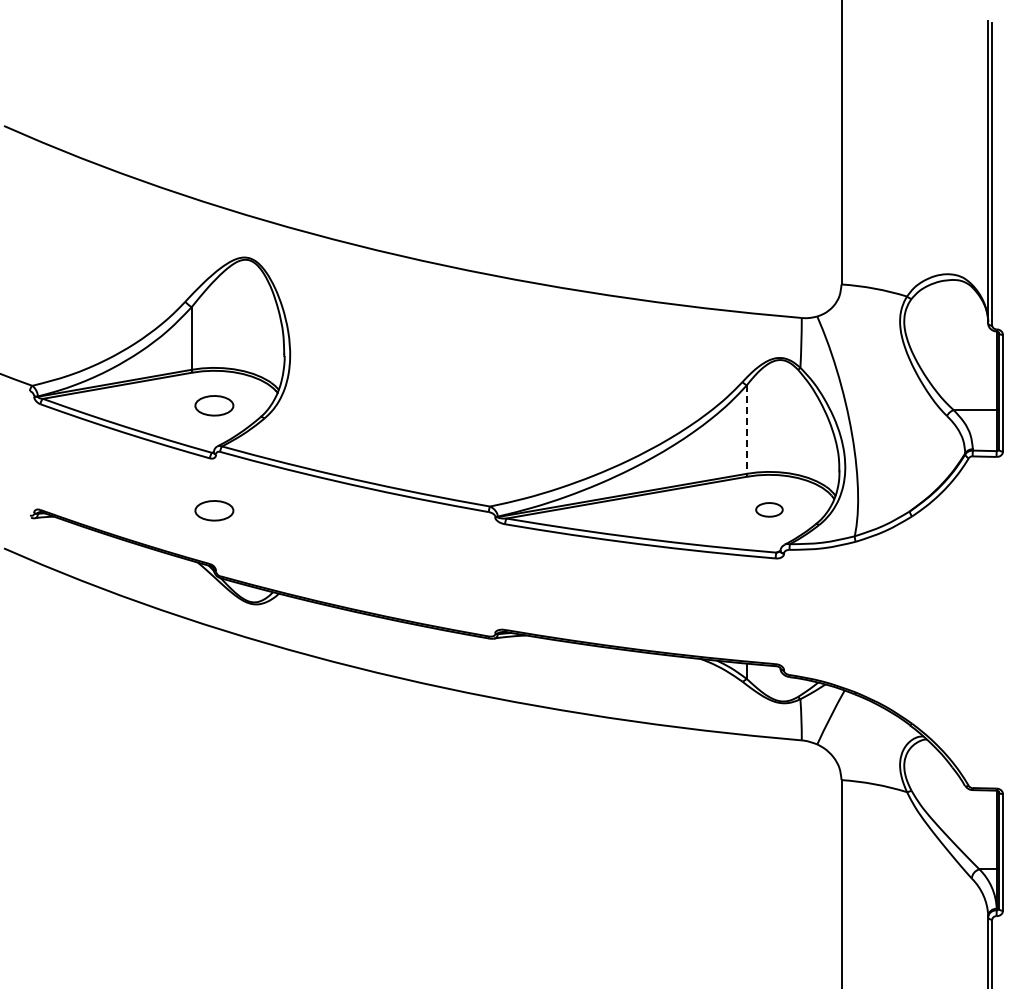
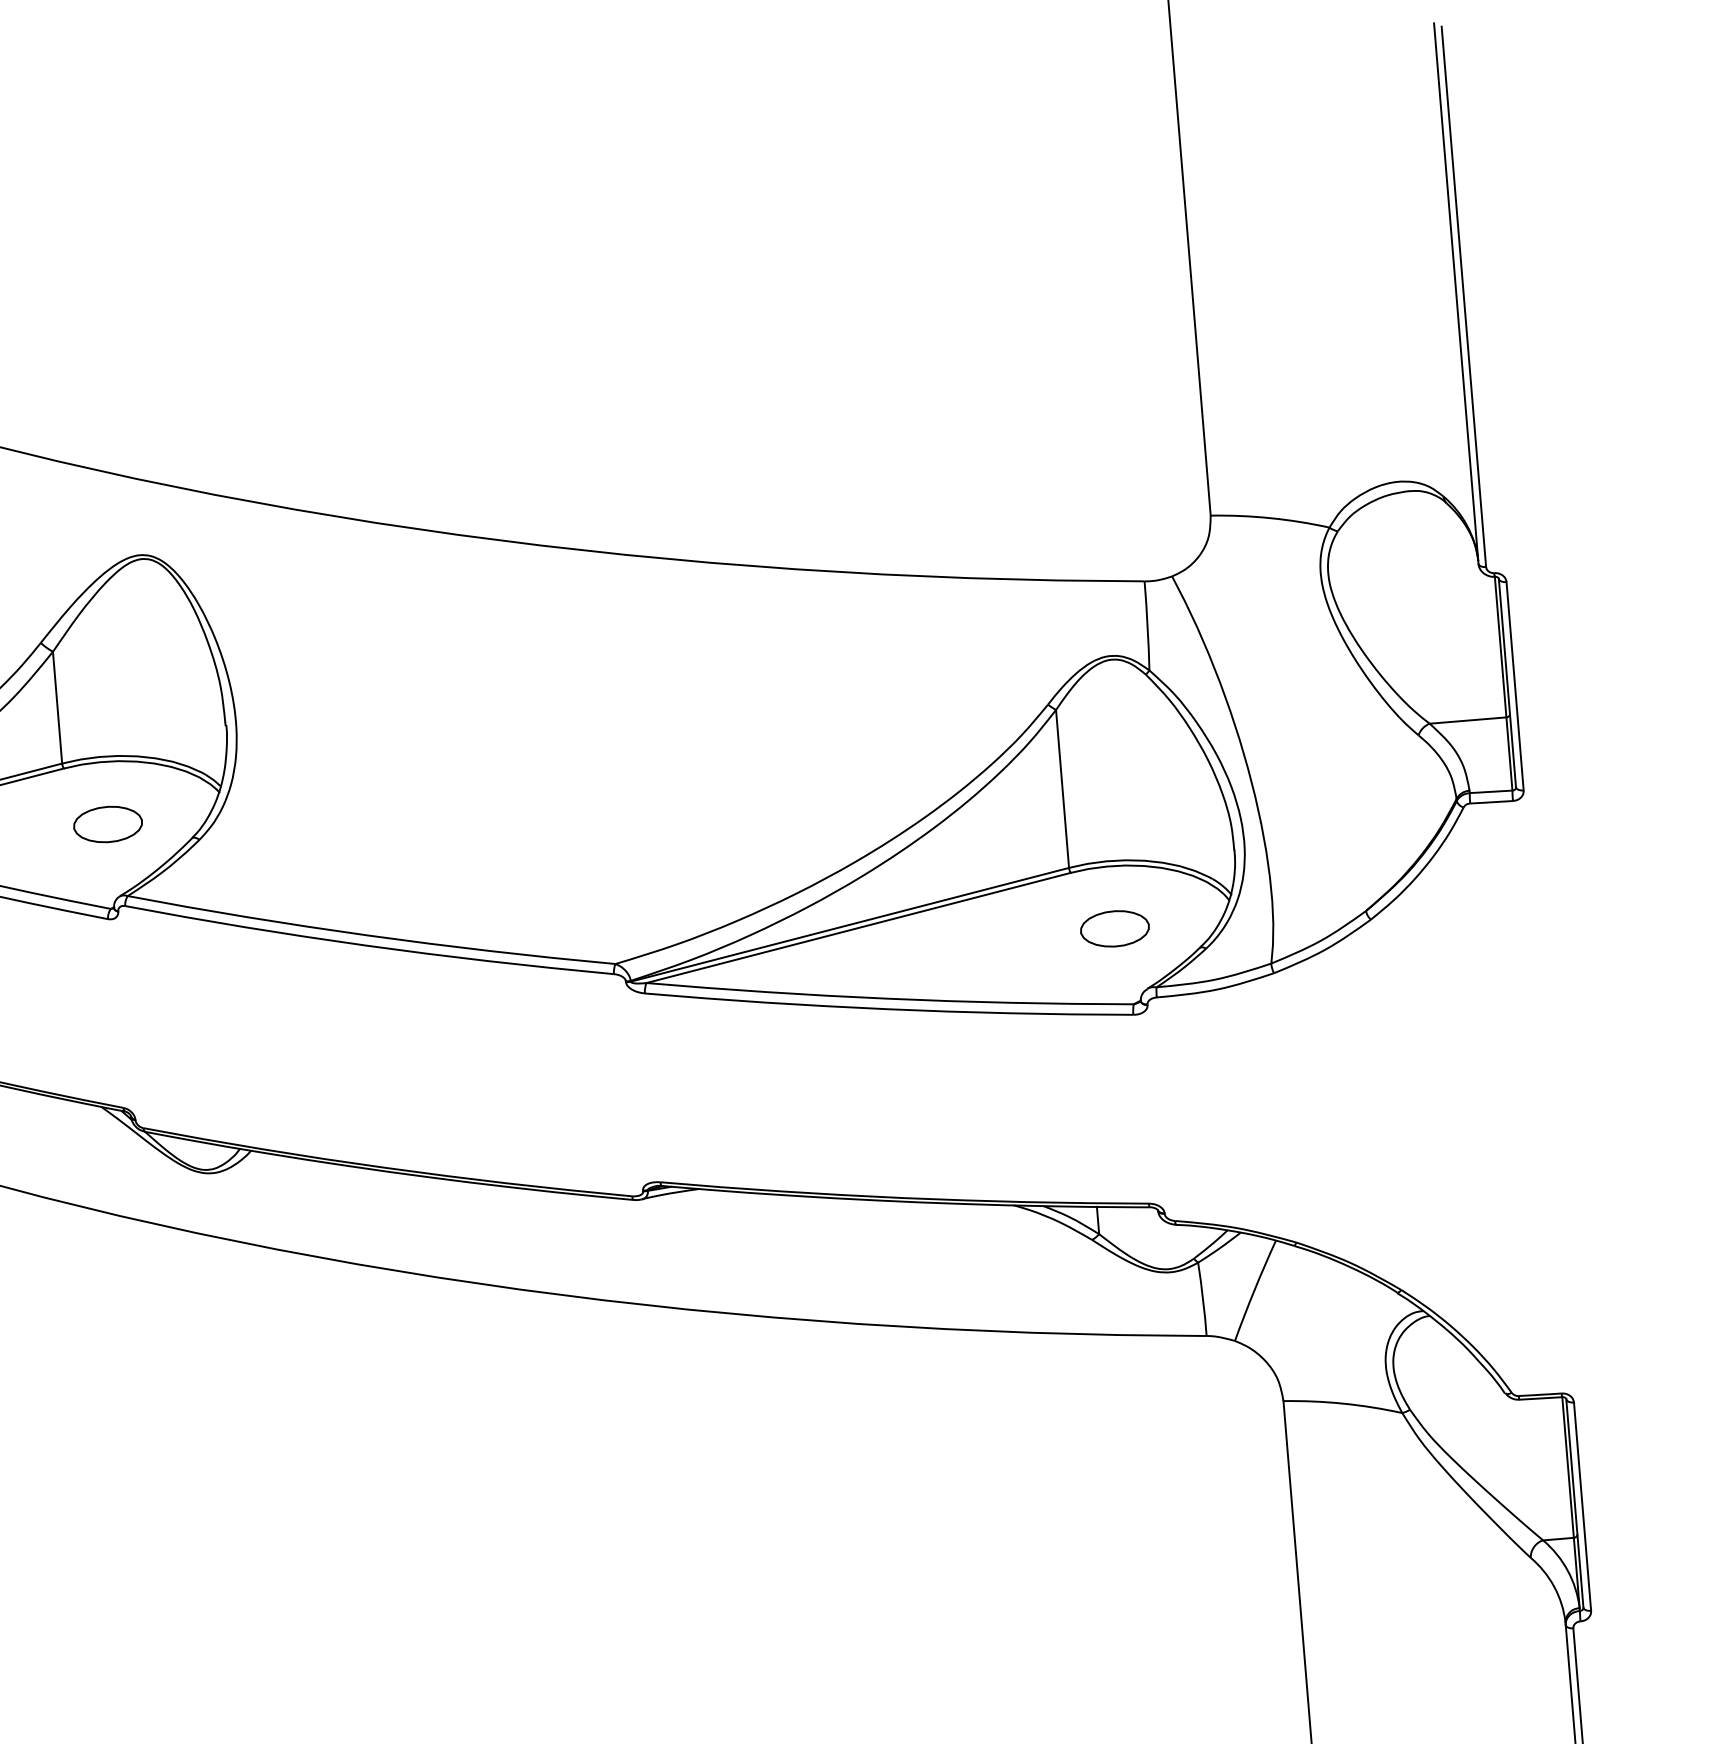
line: (746, 430) -> (1062, 790), dashed -> solid
part: (769, 509) -> (1115, 928), size x1.43
part: (214, 510) -> (123, 1011), removed

